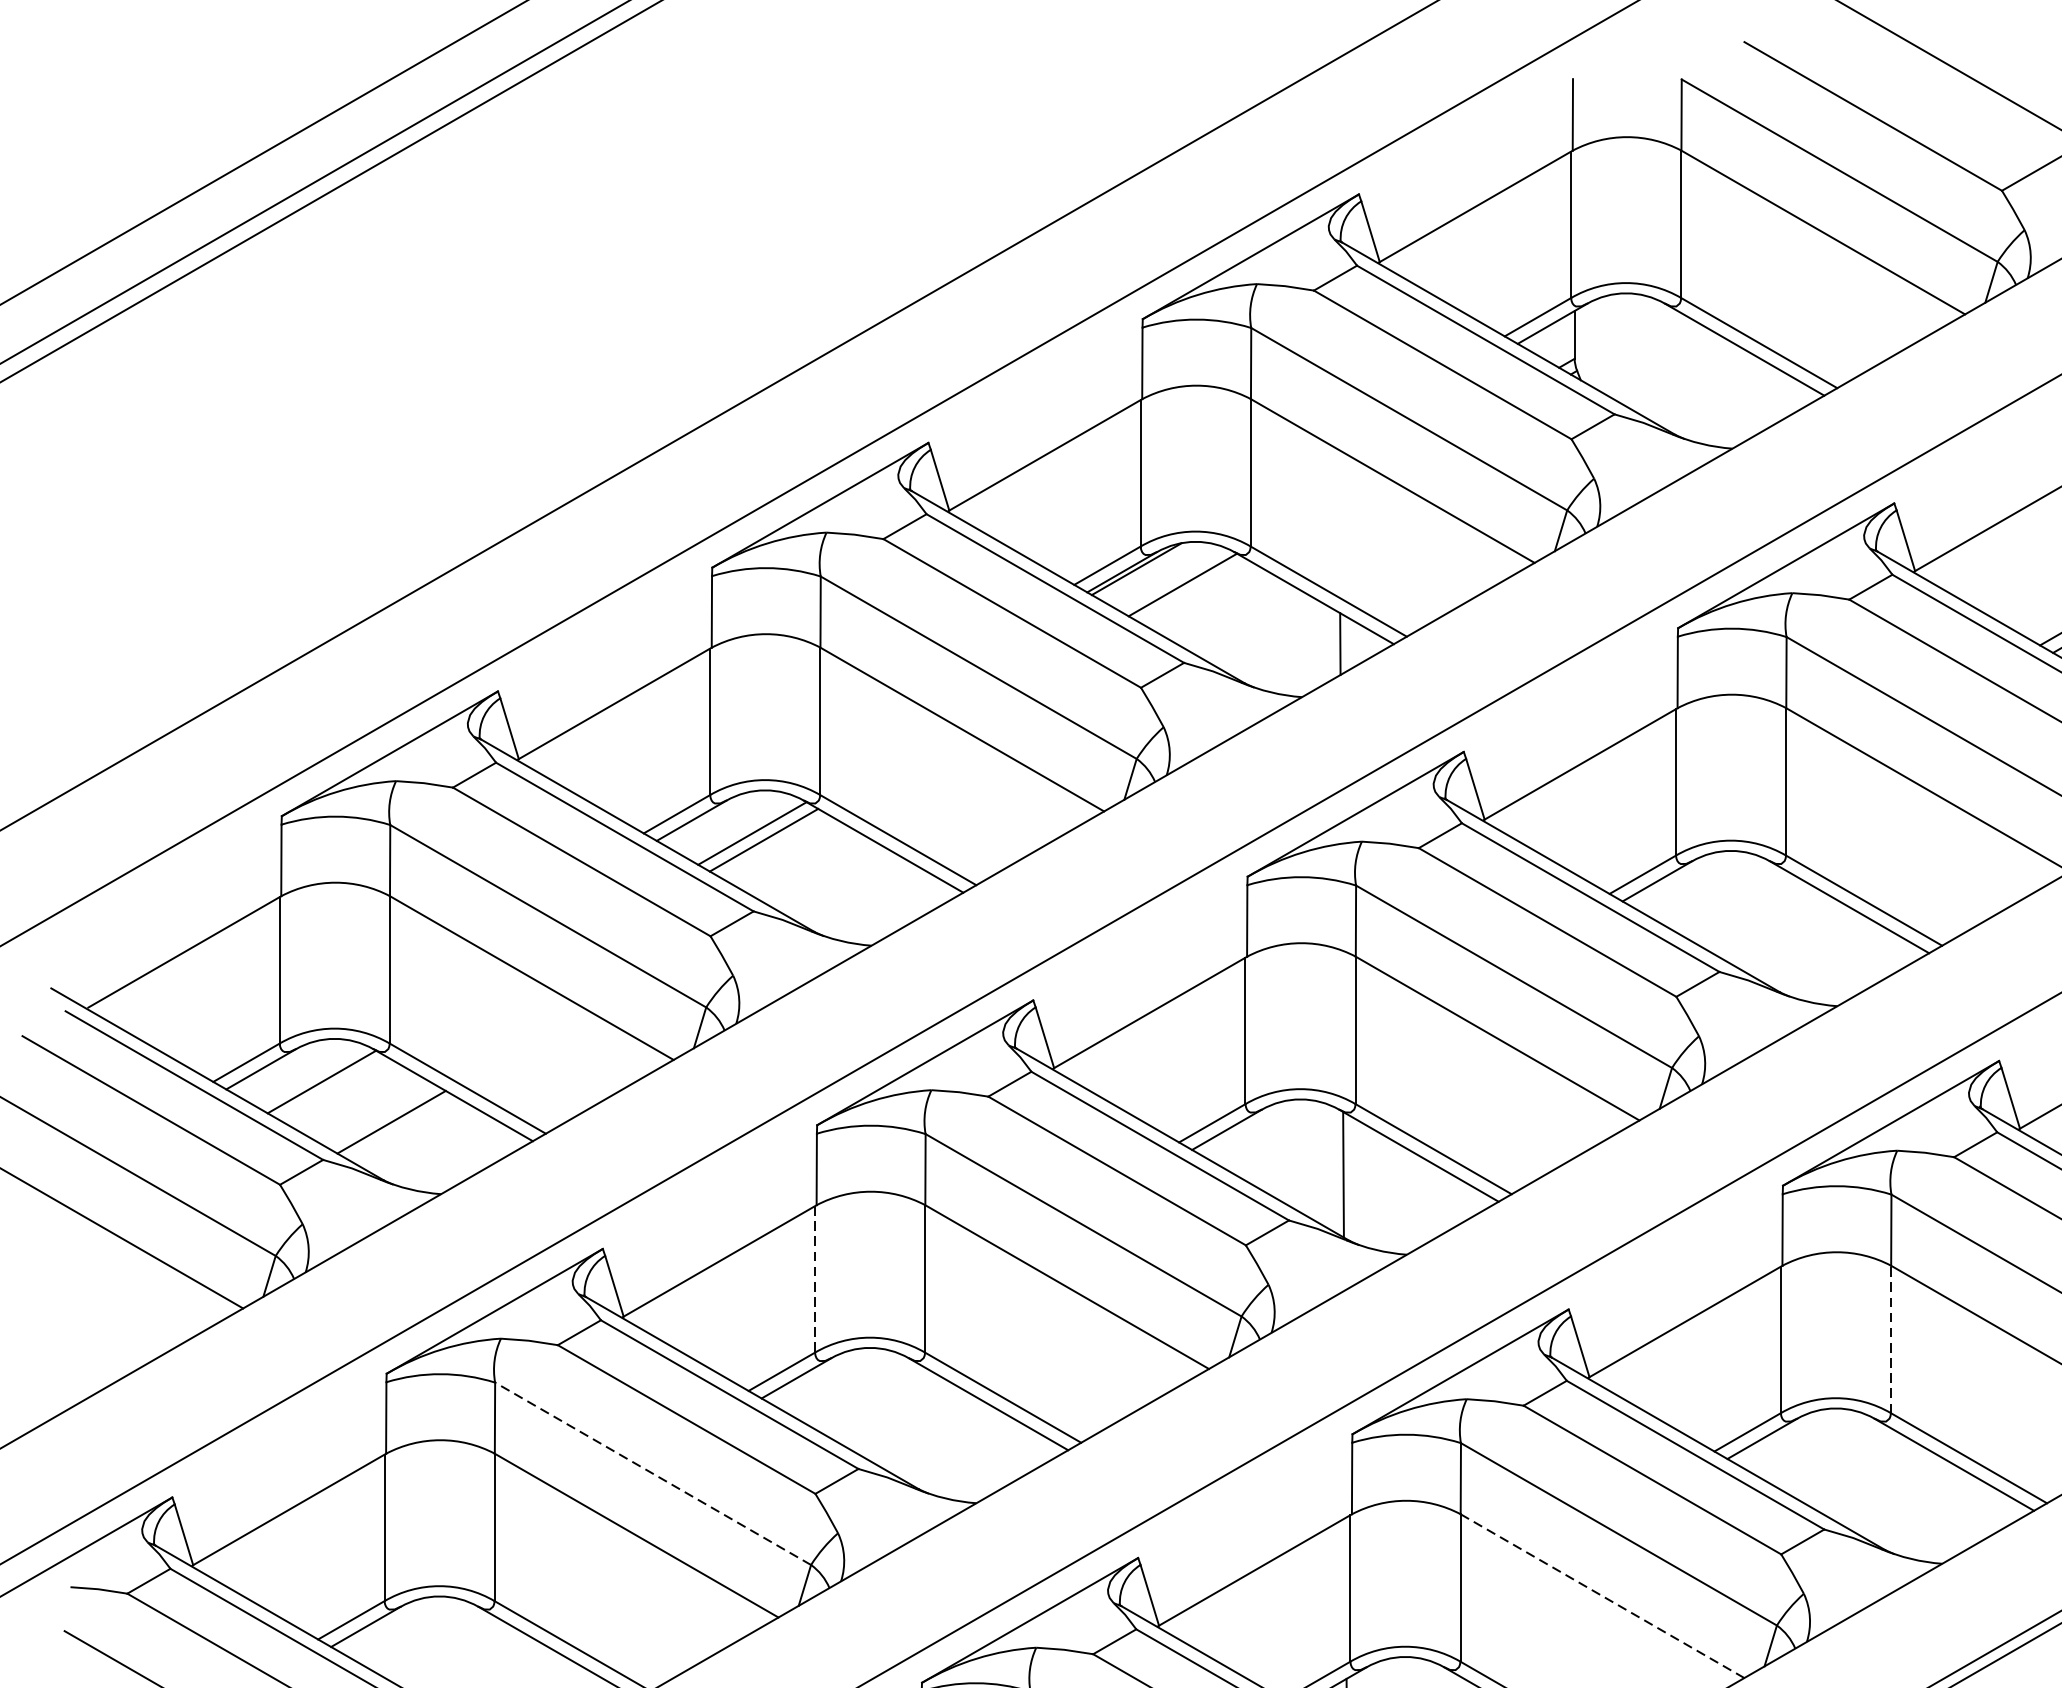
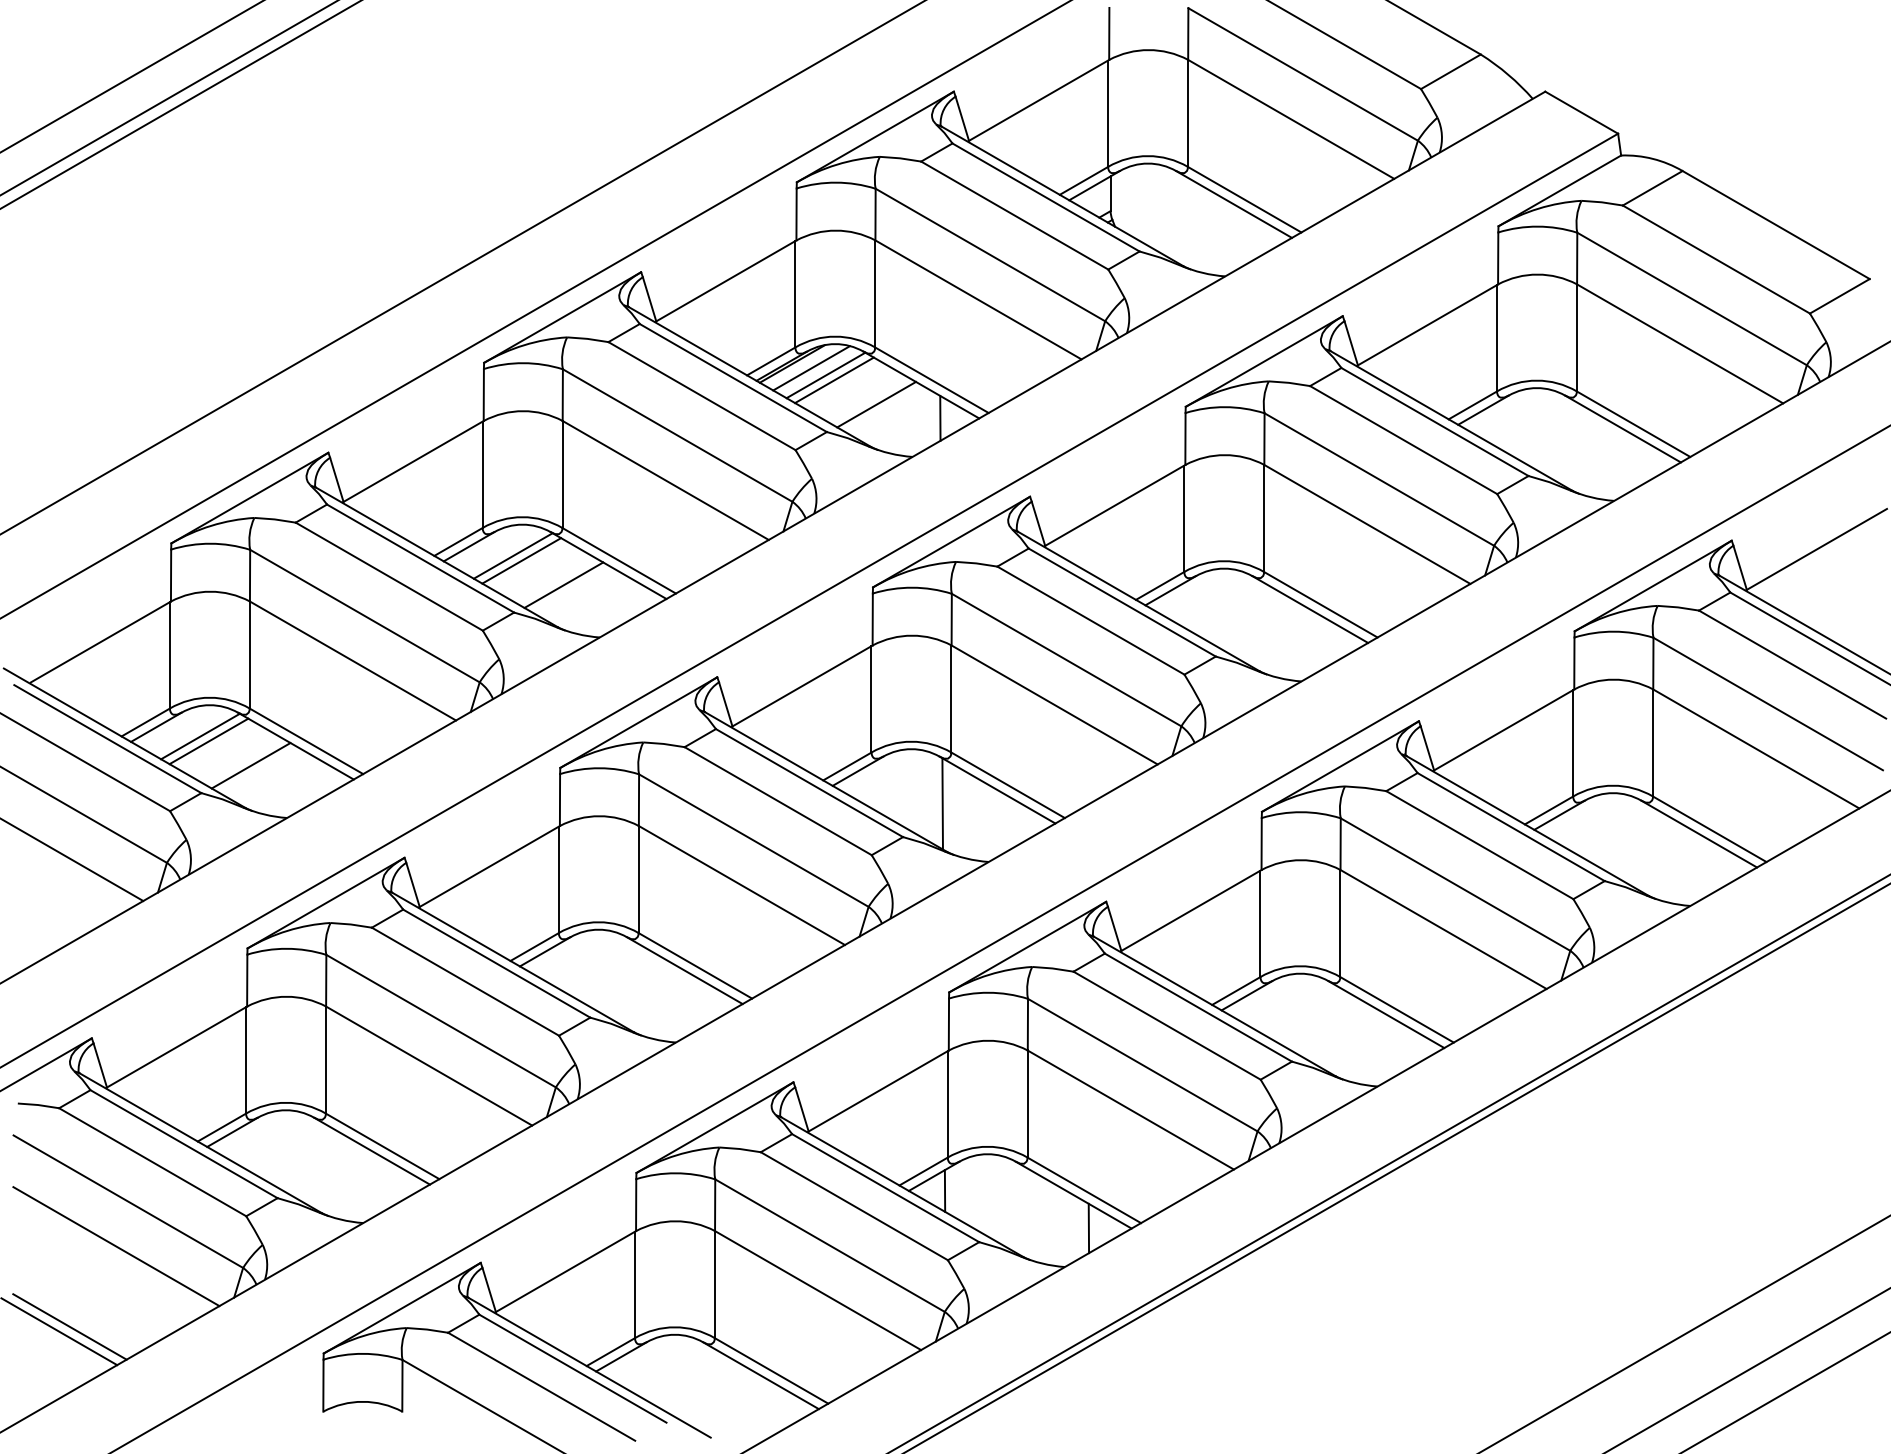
line: (1162, 575) -> (811, 368), added
line: (1194, 591) -> (834, 380), added
line: (1252, 624) -> (876, 404), added
line: (821, 872) -> (563, 584), added
line: (332, 1088) -> (208, 741), added
line: (814, 1280) -> (558, 880), dashed -> solid
line: (1891, 1339) -> (1340, 923), dashed -> solid
line: (653, 1474) -> (441, 1021), dashed -> solid
line: (1602, 1596) -> (1130, 1110), dashed -> solid

